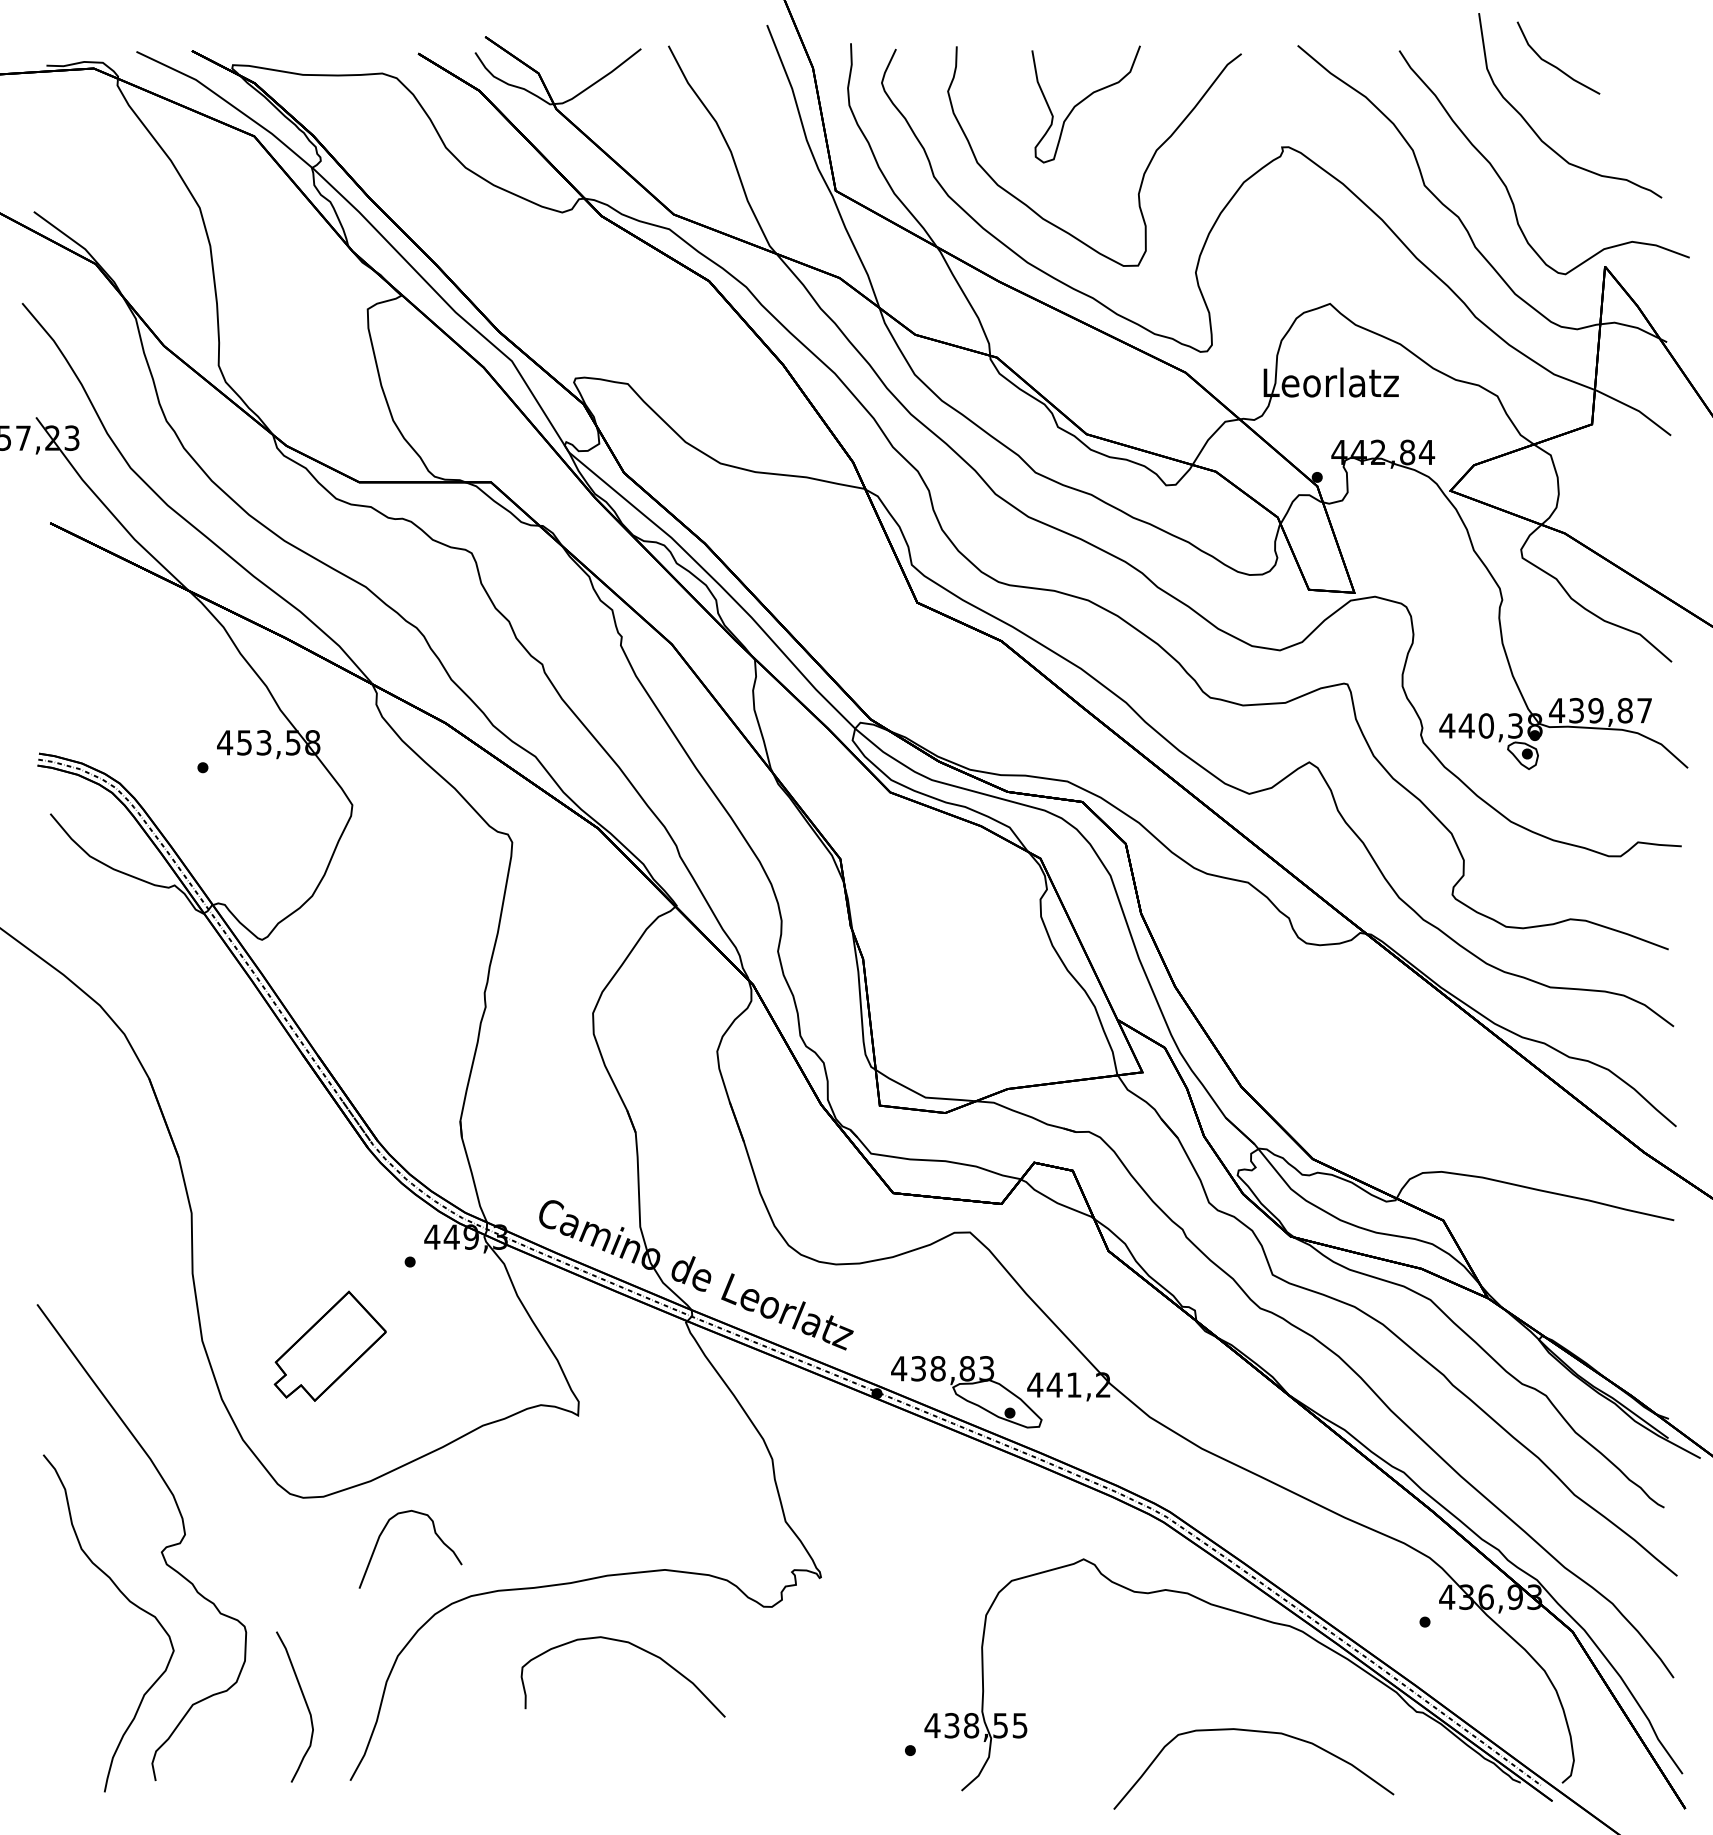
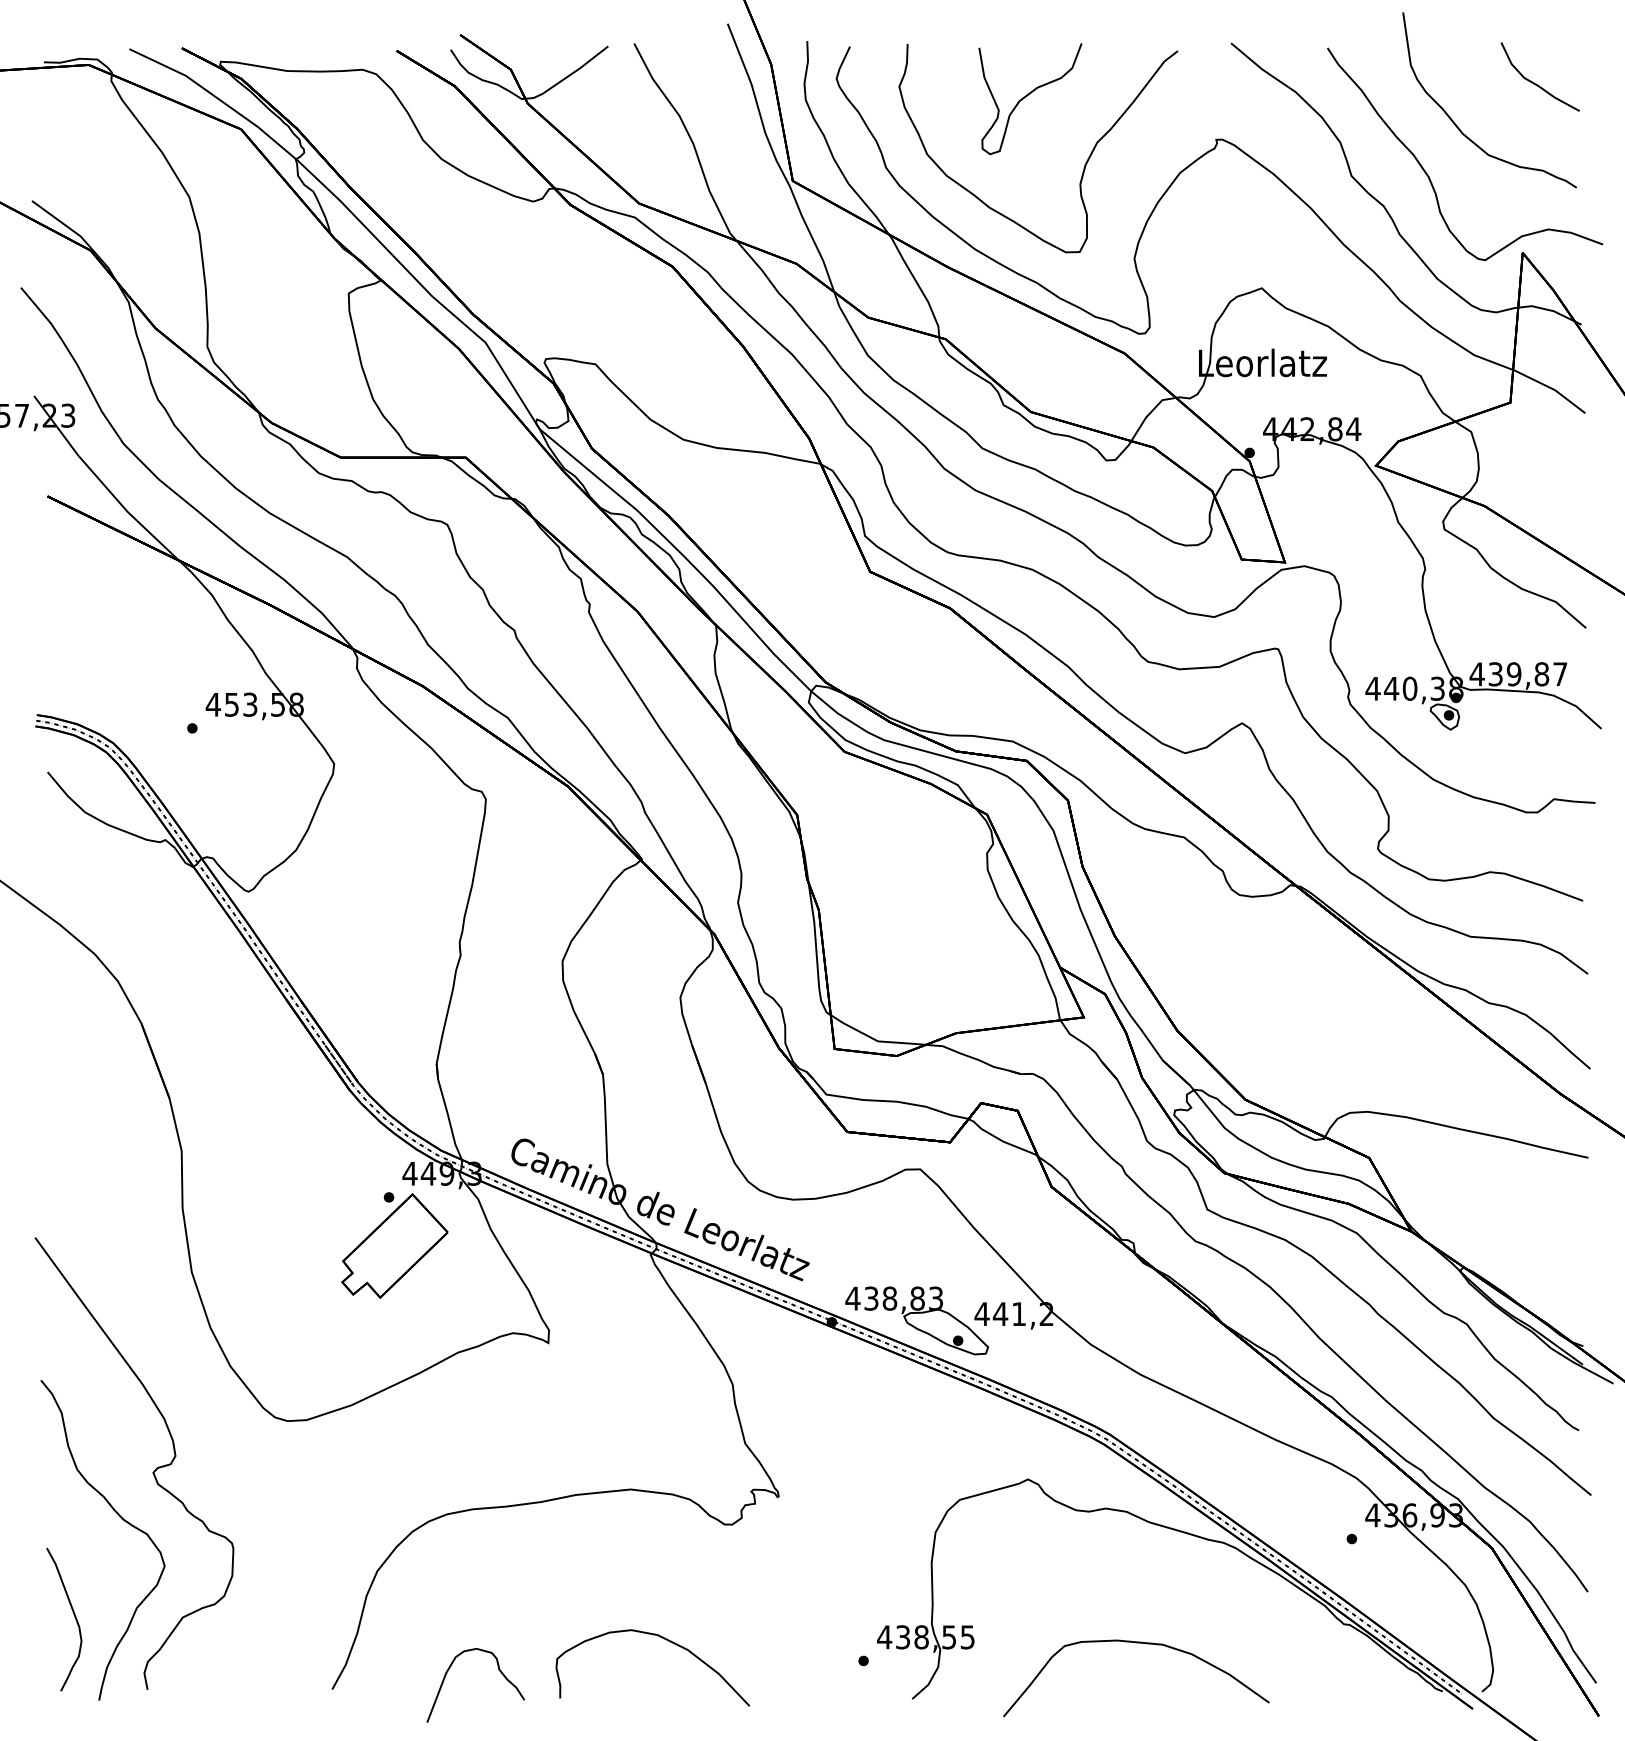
curve: (1553, 64) -> (1535, 82), moved
part: (329, 1345) -> (394, 1245), moved
curve: (434, 1533) -> (498, 1670), moved
curve: (636, 1647) -> (665, 1639), moved
curve: (304, 1701) -> (73, 1614), moved
curve: (1256, 1732) -> (1138, 1643), moved

